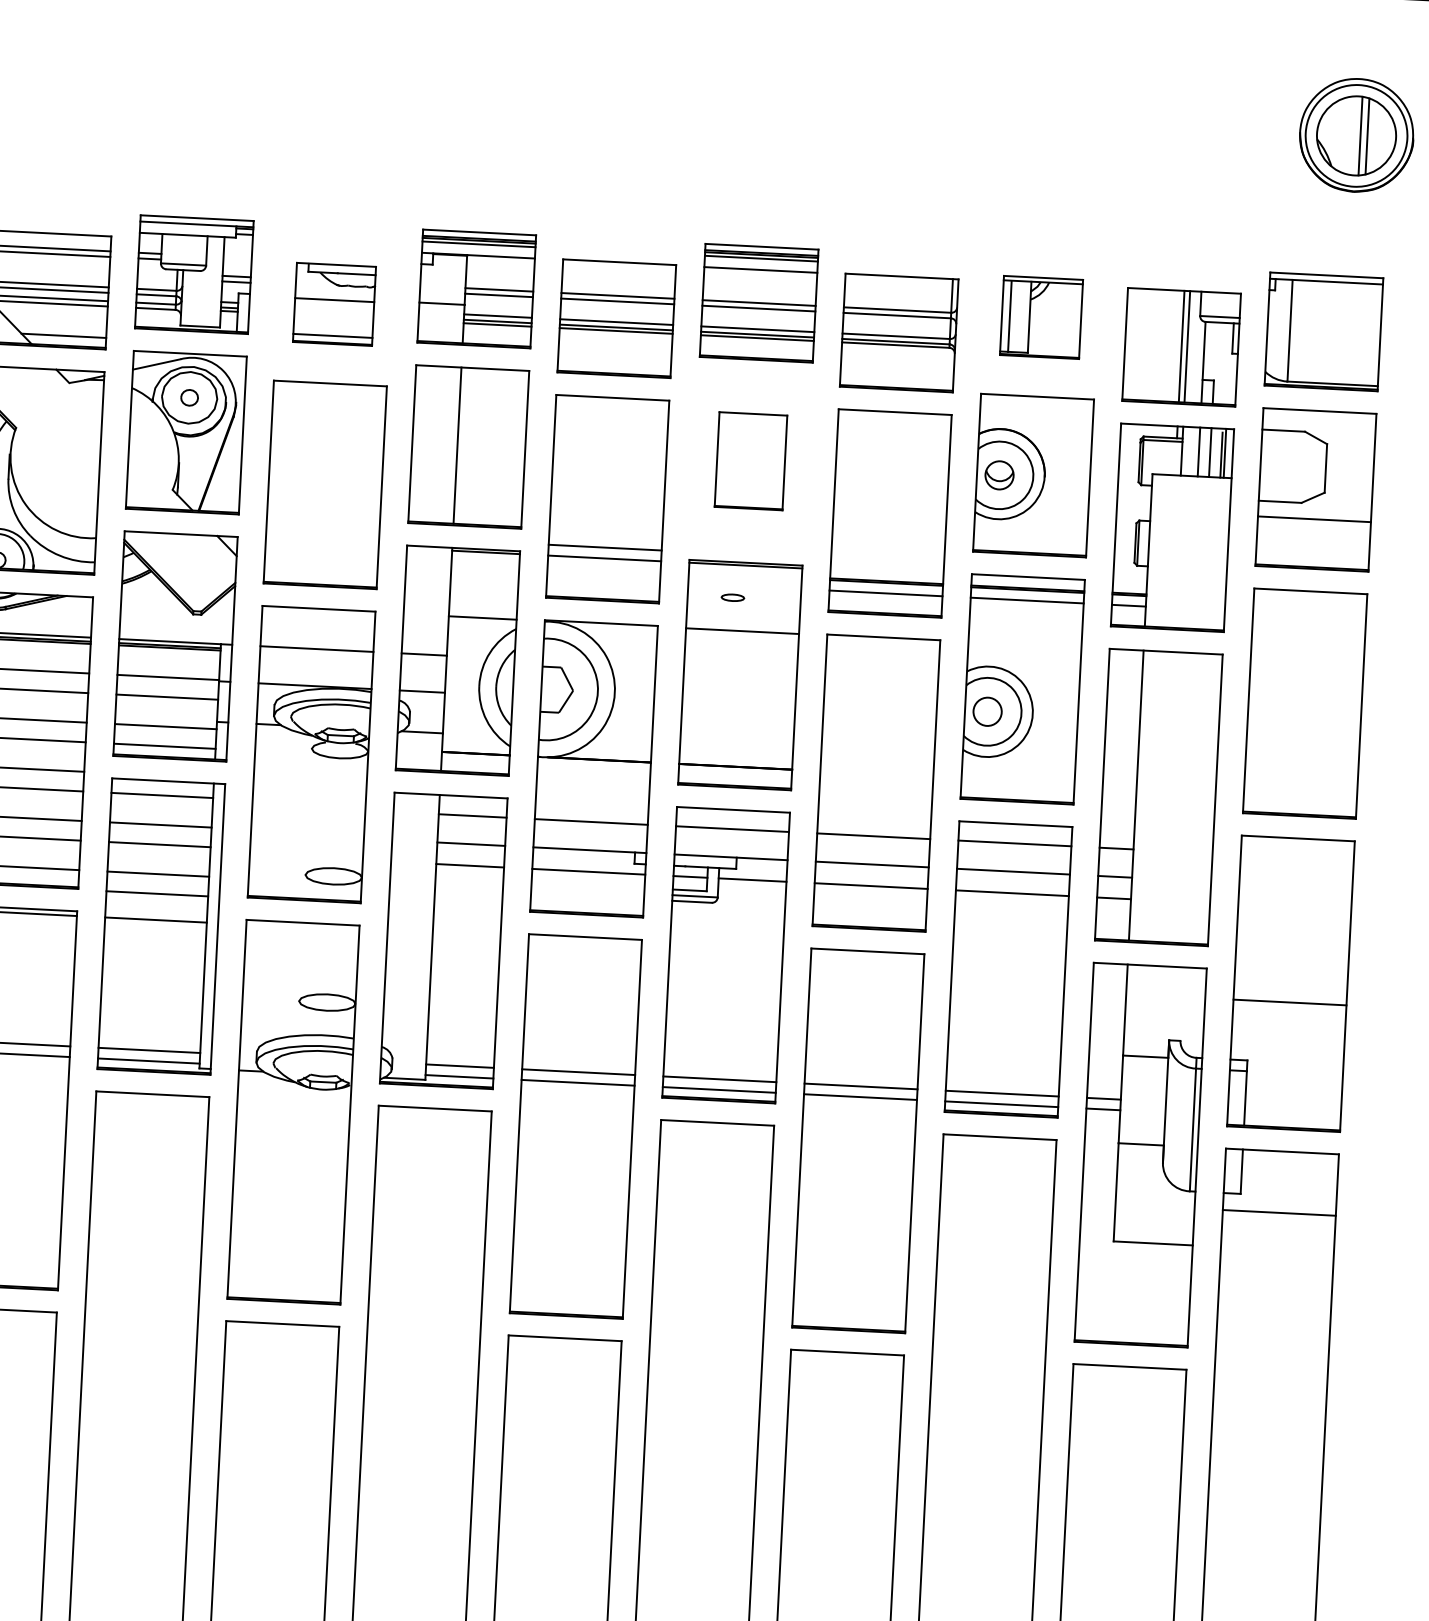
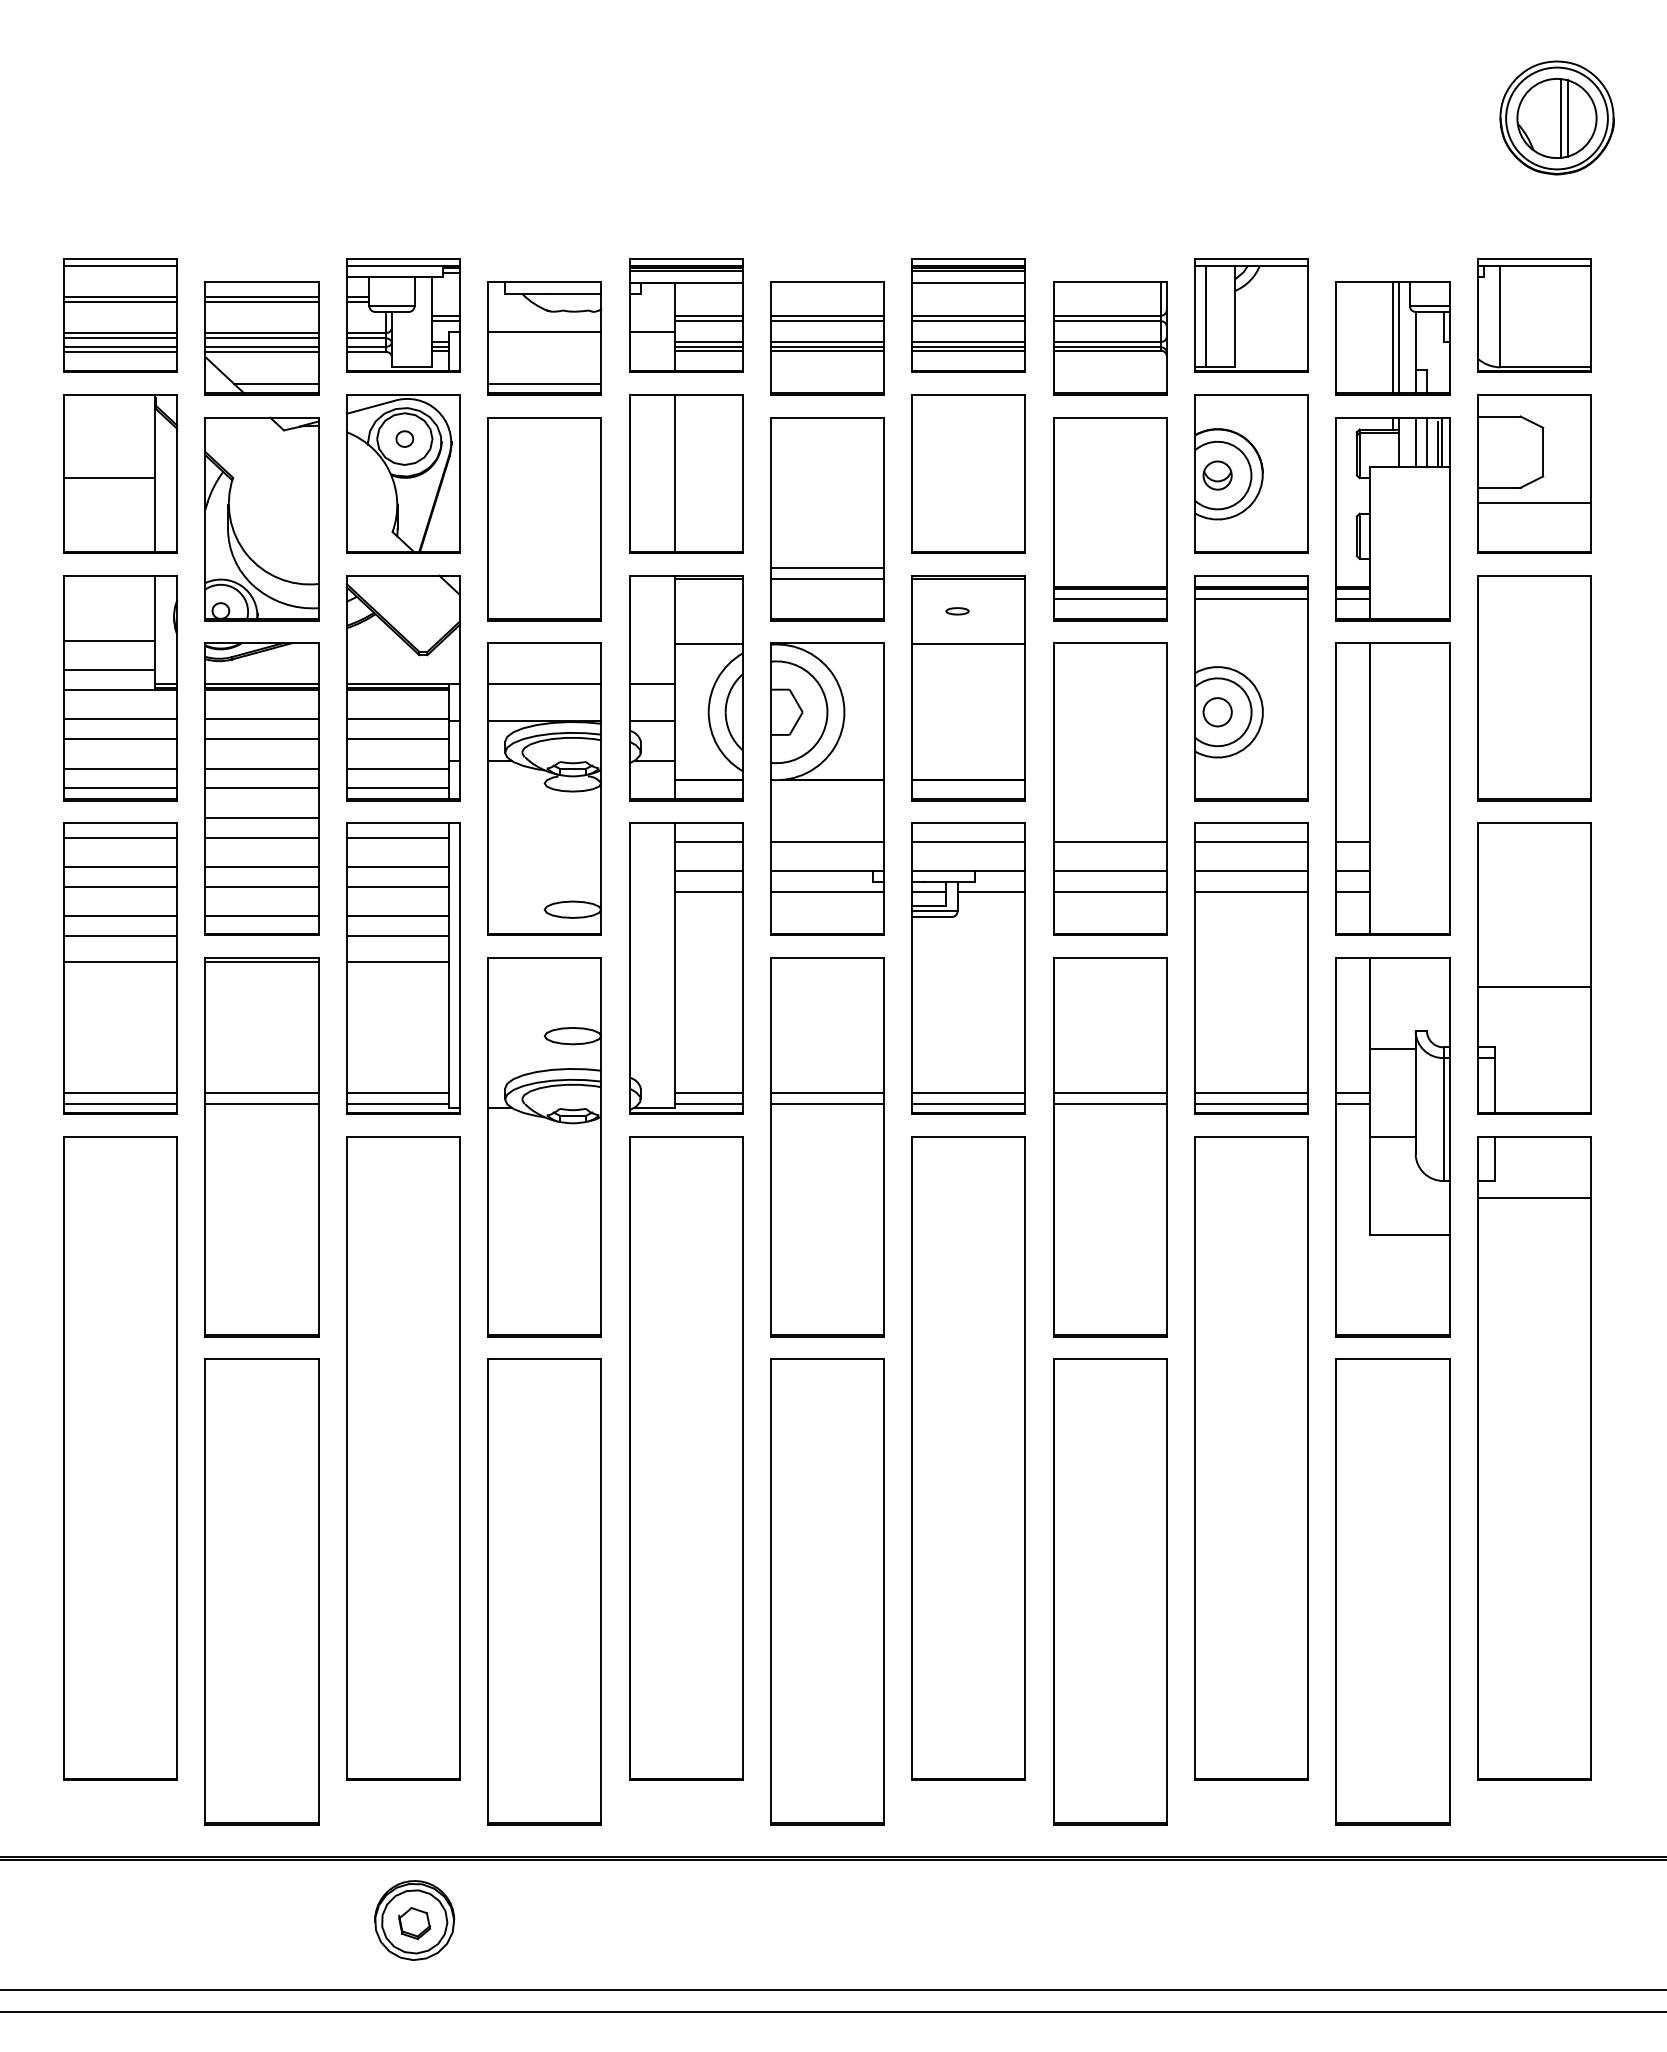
part: (334, 304) -> (544, 338), size x1.43
part: (1041, 317) -> (1251, 315), size x1.43
part: (750, 460) -> (968, 473), size x1.67

